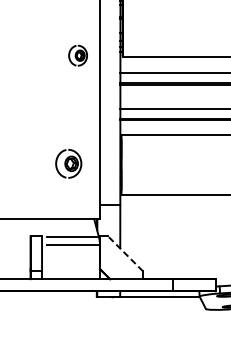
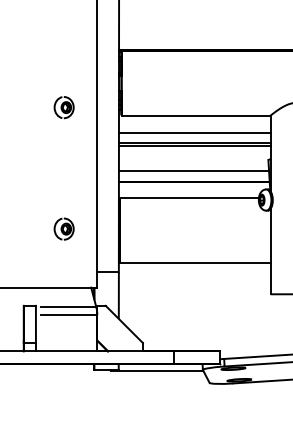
part: (77, 55) -> (63, 107), moved
part: (68, 163) -> (63, 228), size x0.71
line: (124, 253) -> (123, 324), dashed -> solid

